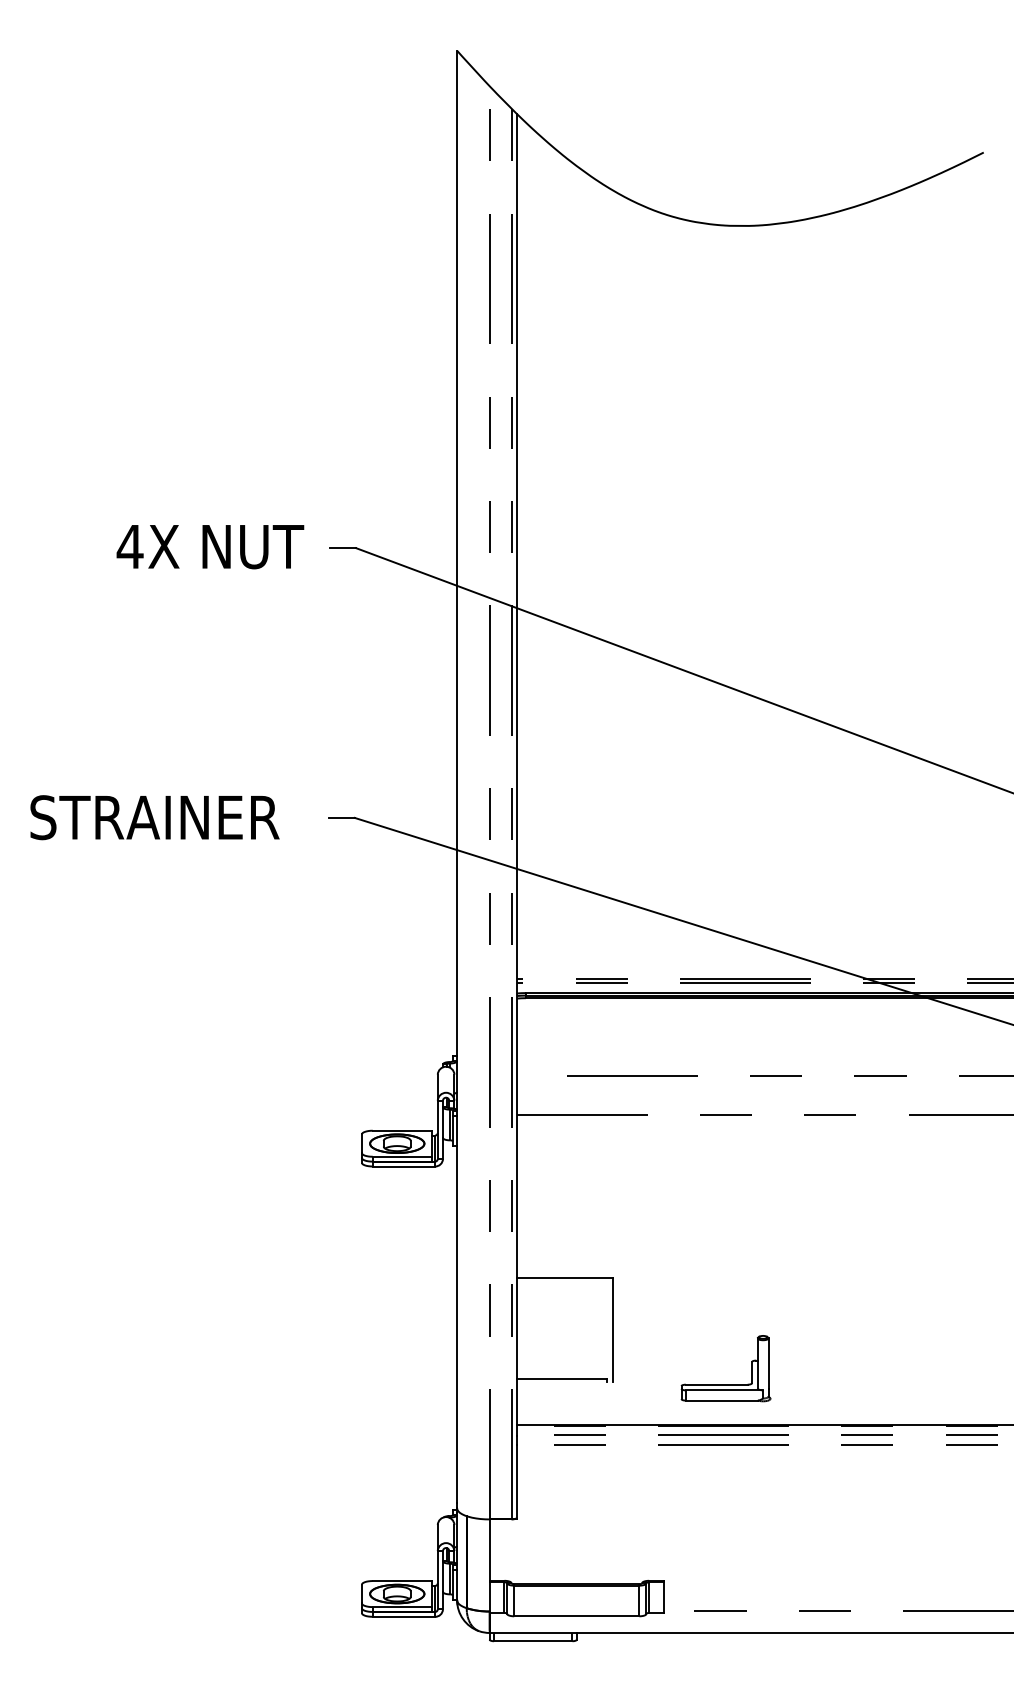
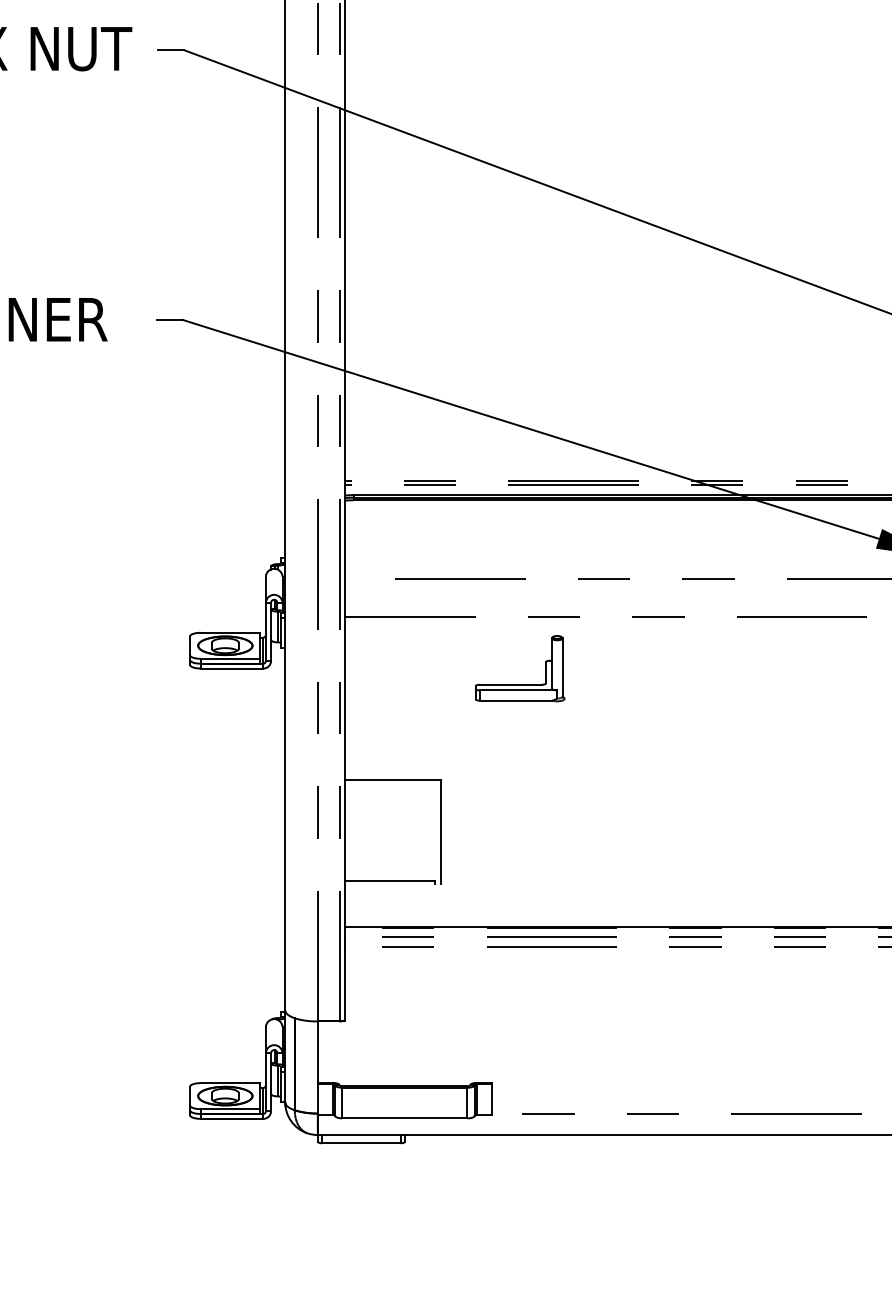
part: (725, 1384) -> (519, 684), moved

